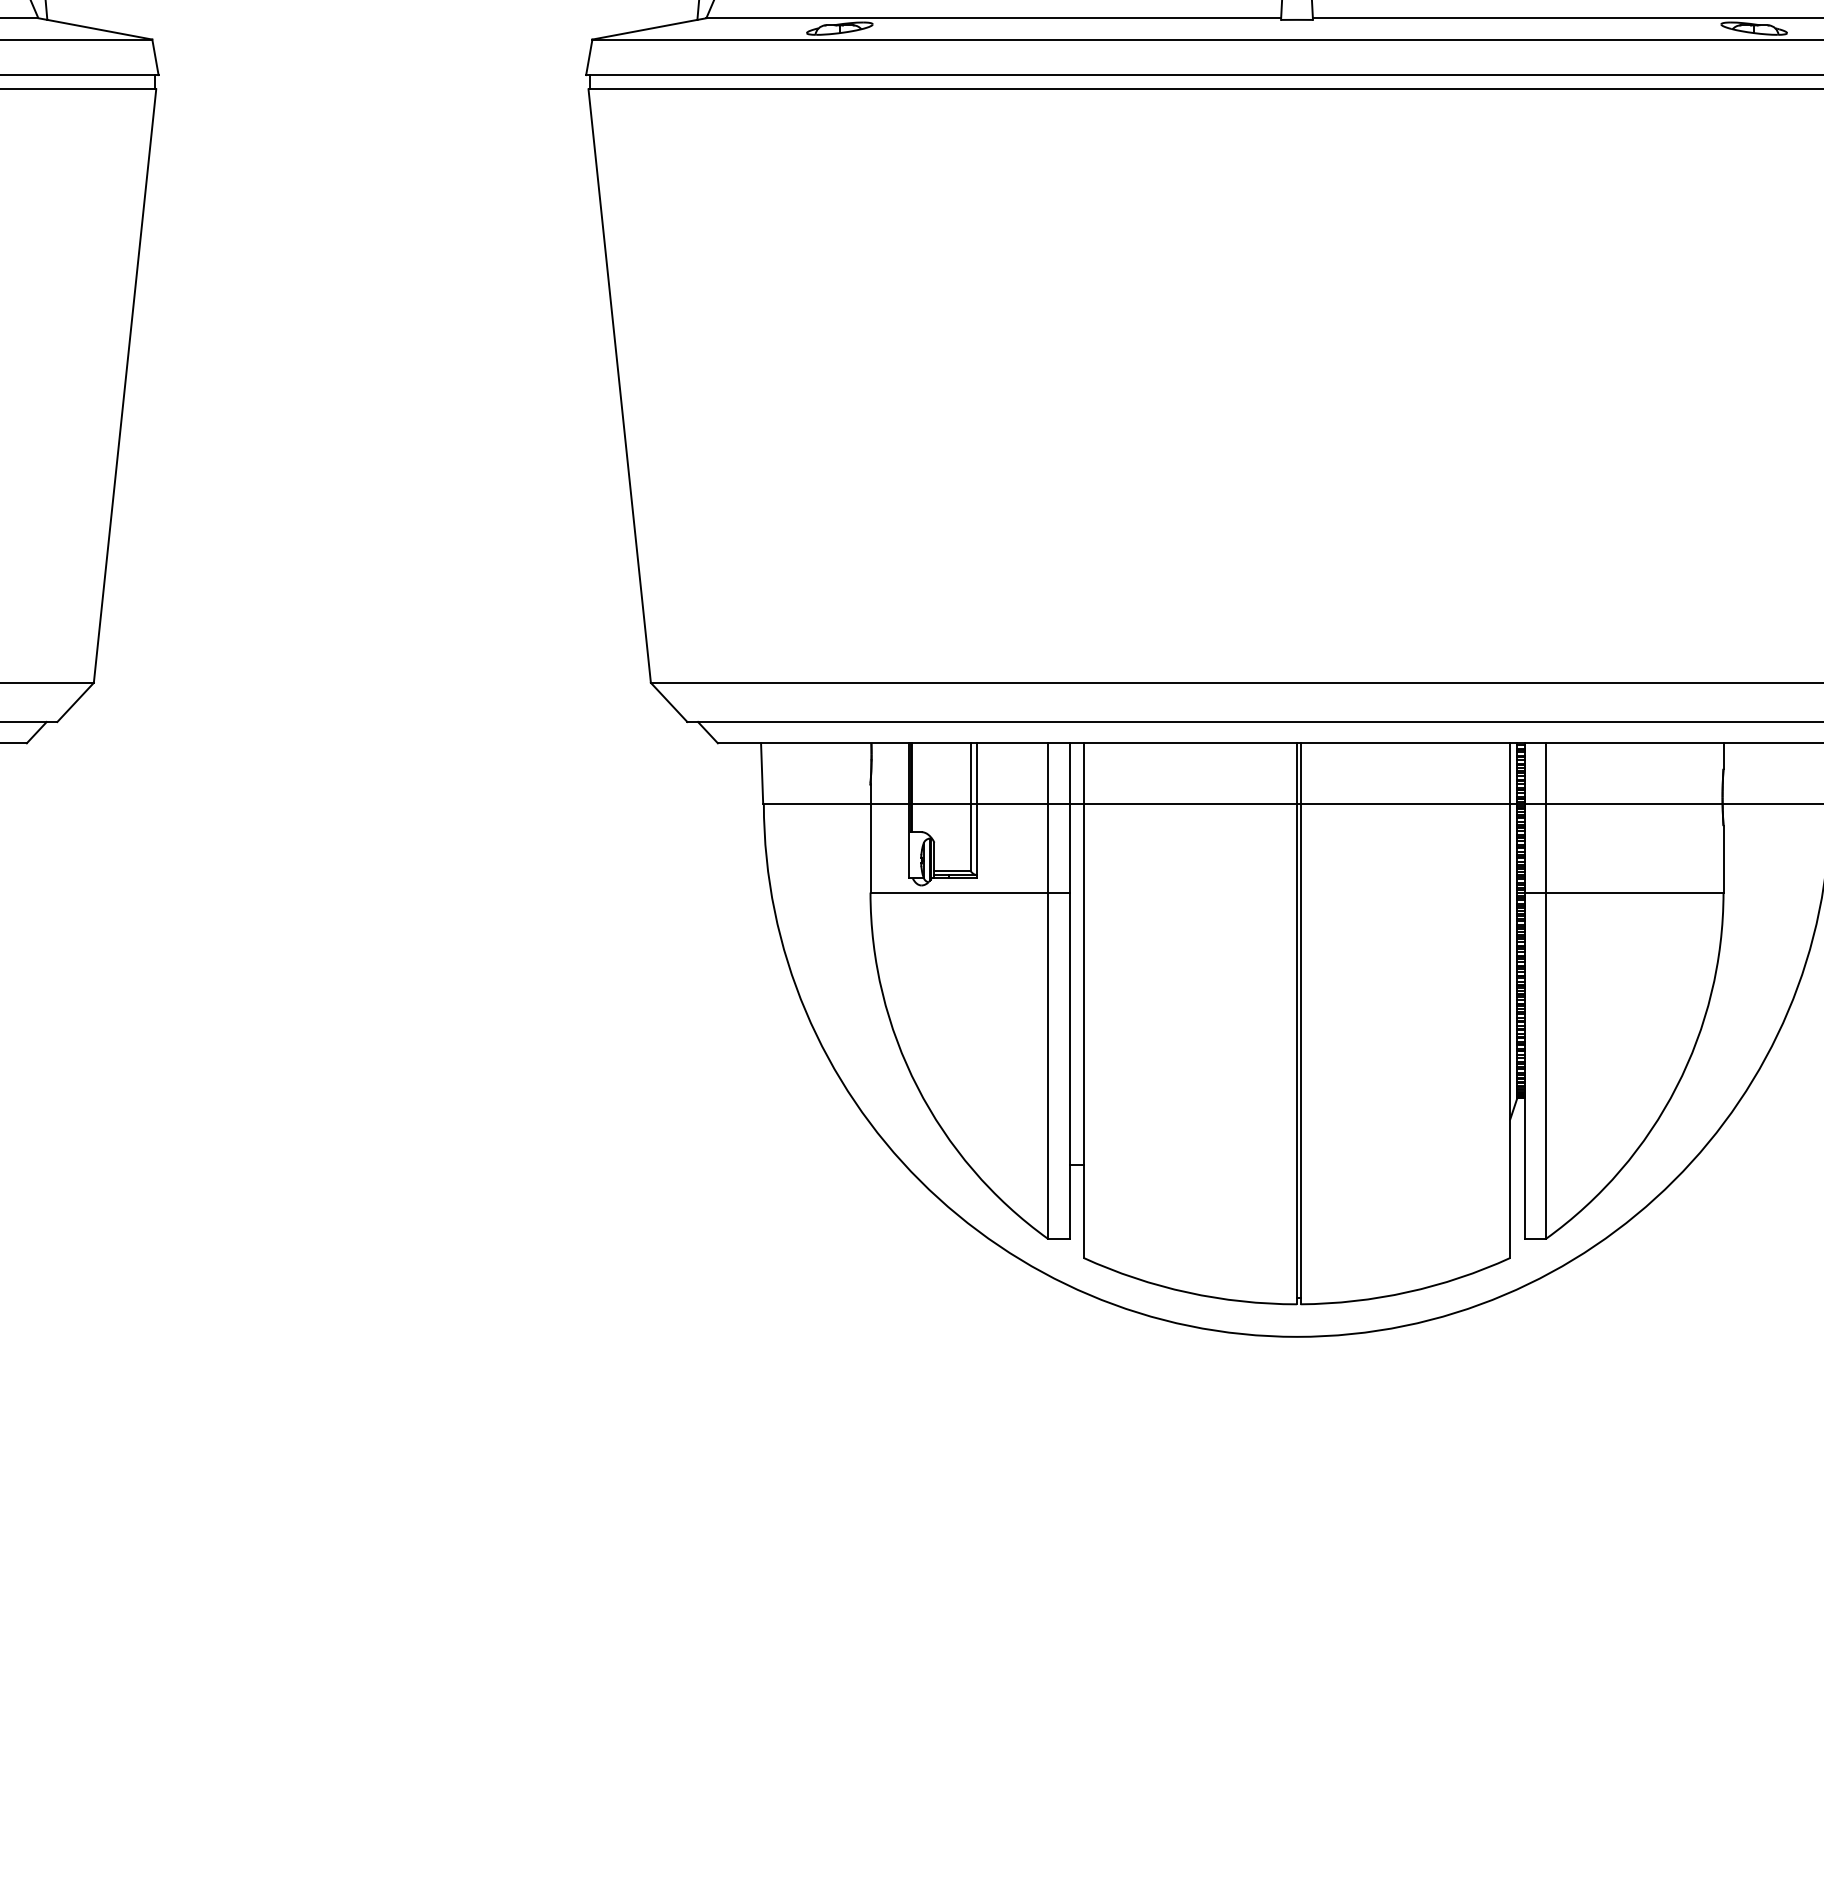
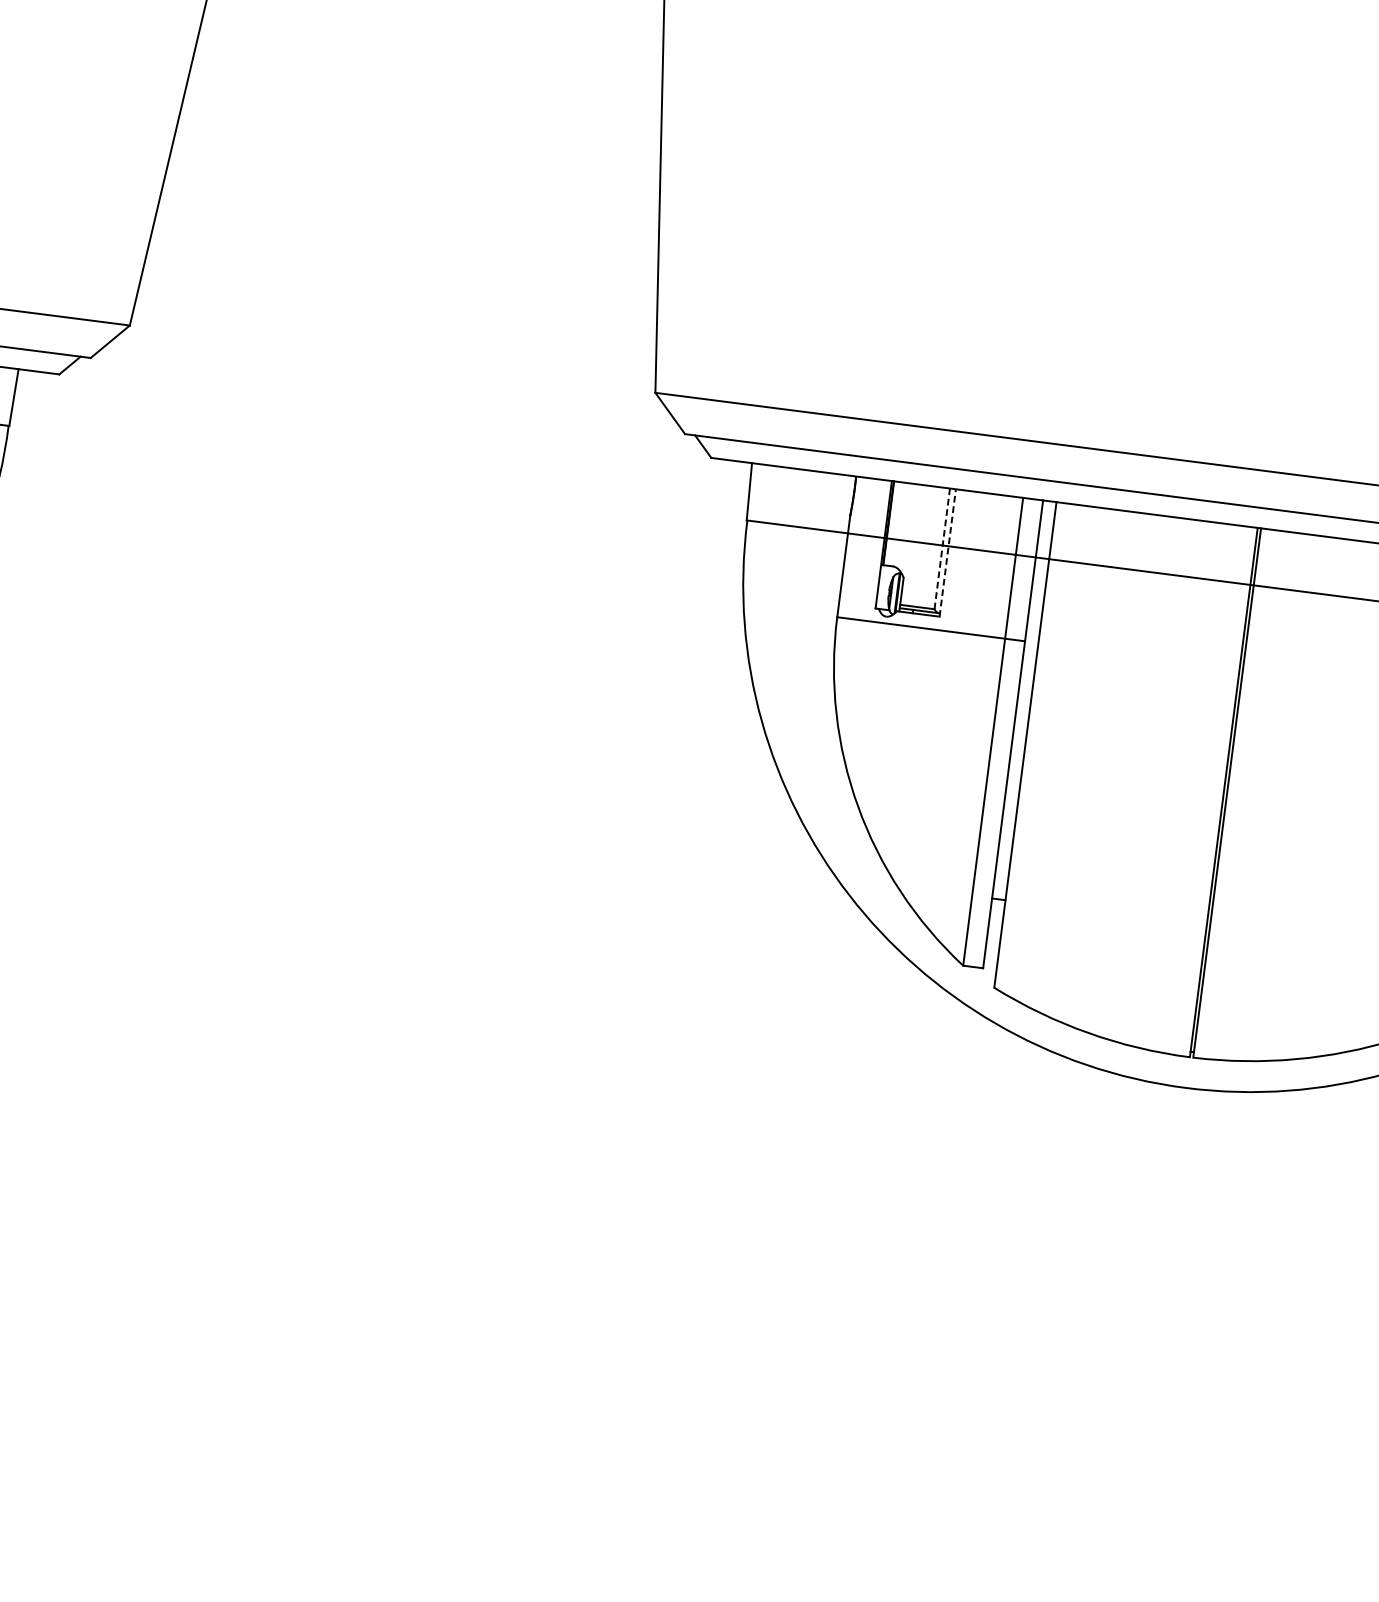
line: (970, 807) -> (941, 549), solid -> dashed
line: (977, 810) -> (948, 552), solid -> dashed

